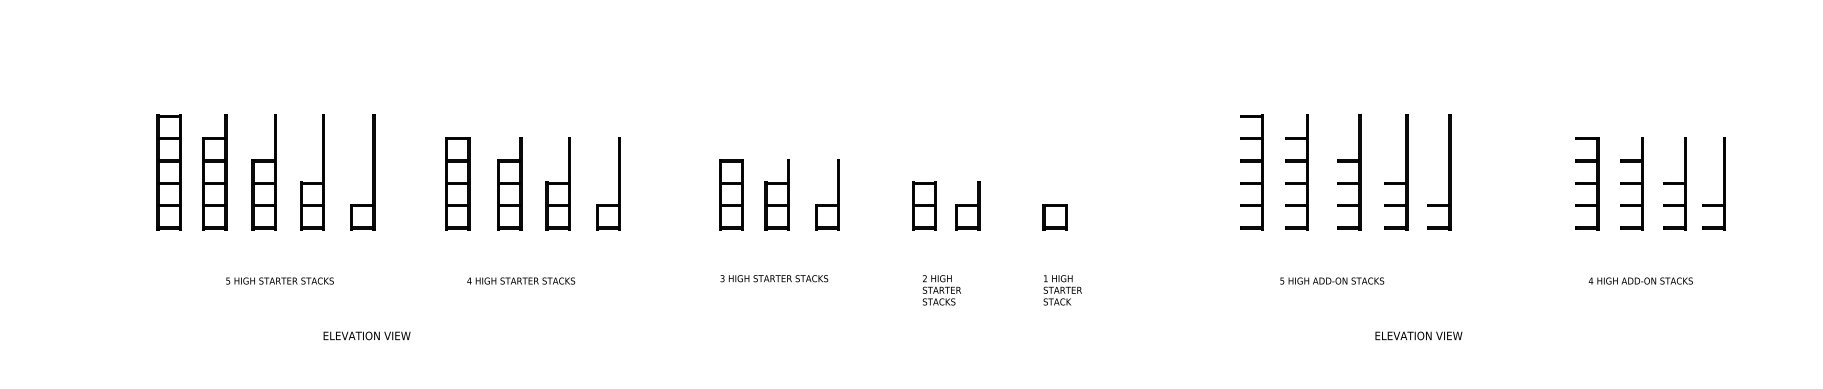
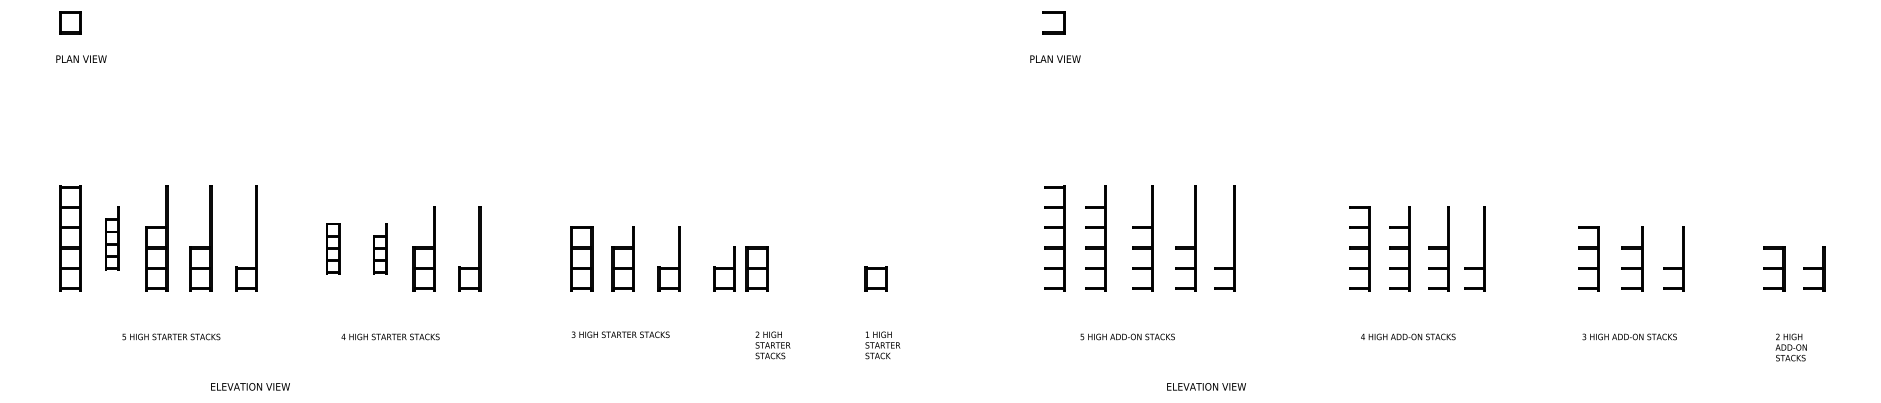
part: (214, 172) -> (111, 238), size x0.6
part: (457, 183) -> (332, 248), size x0.6
part: (508, 183) -> (379, 248), size x0.6
part: (967, 205) -> (724, 268), moved

